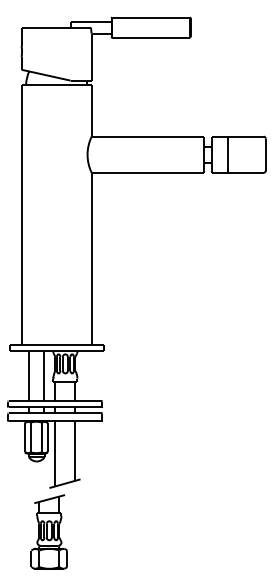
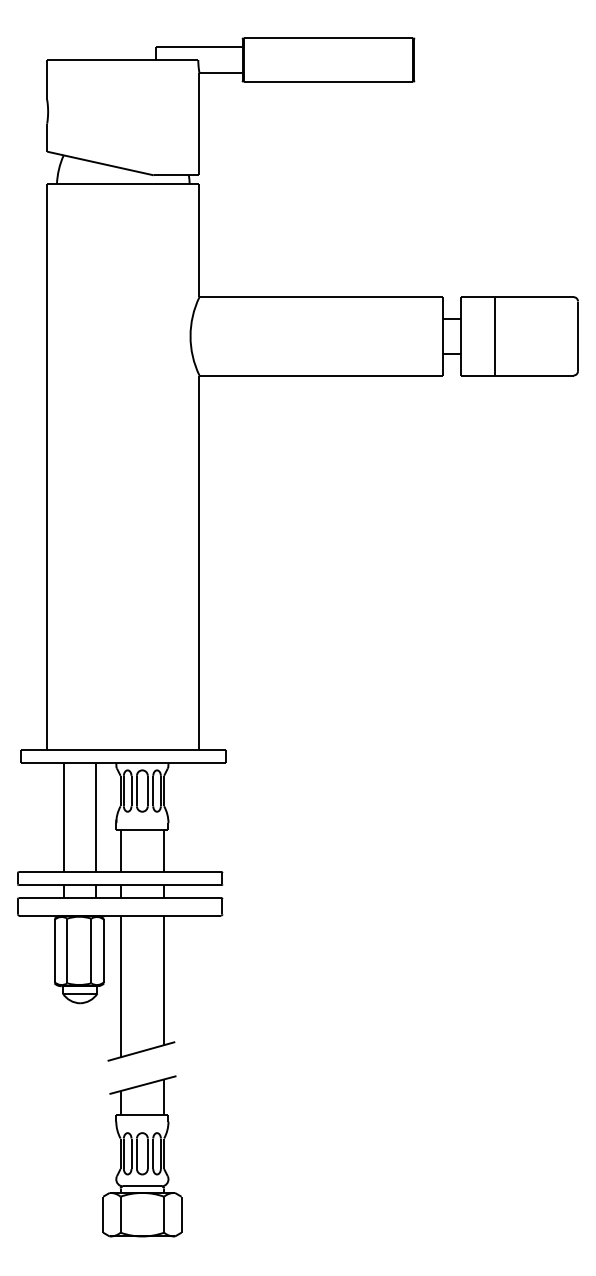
part: (48, 531) -> (140, 1155), moved

